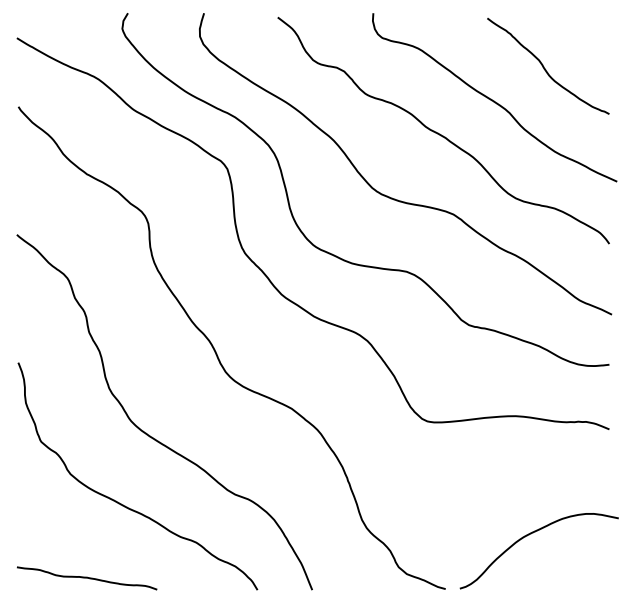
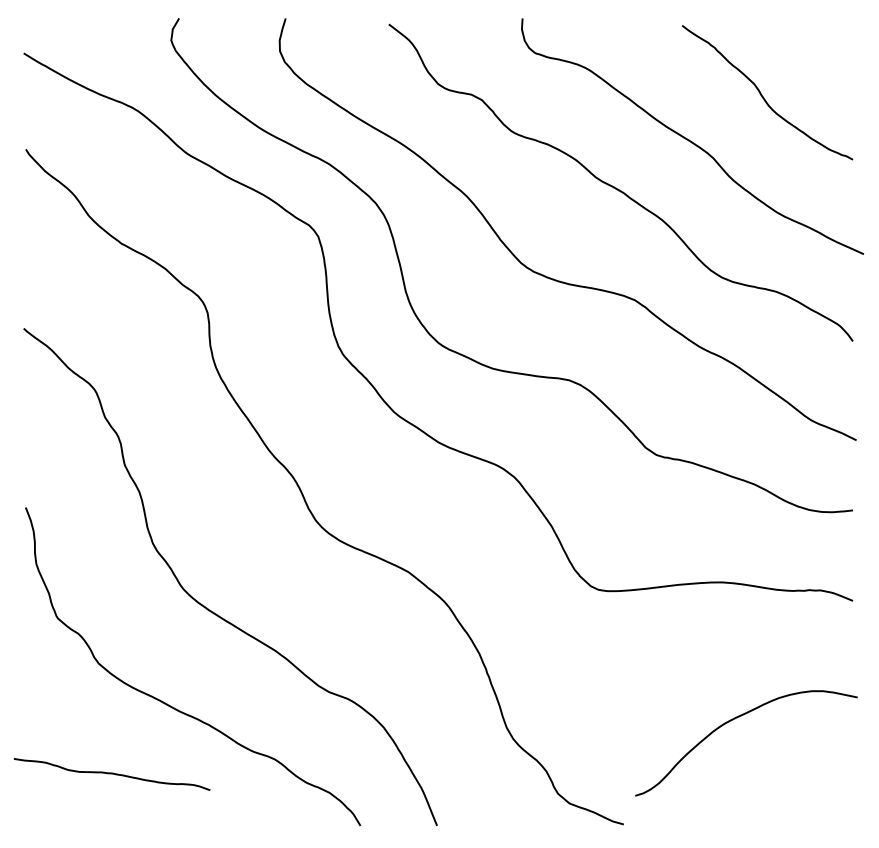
curve: (529, 535) -> (732, 721), moved
curve: (87, 578) -> (112, 774), moved

